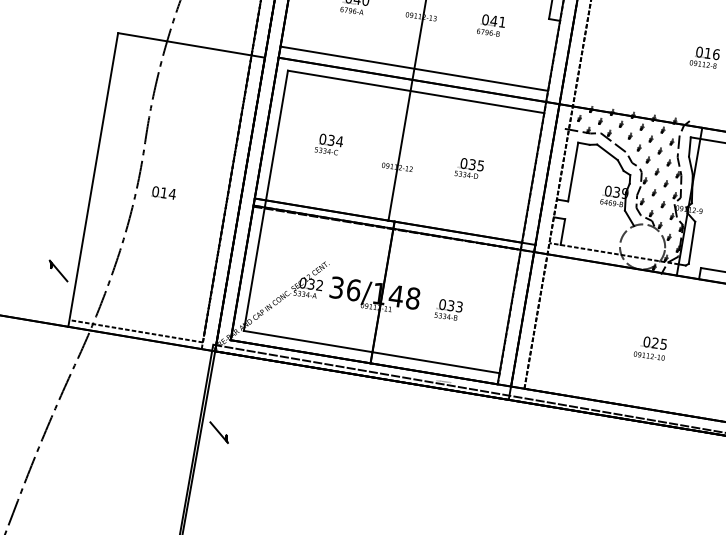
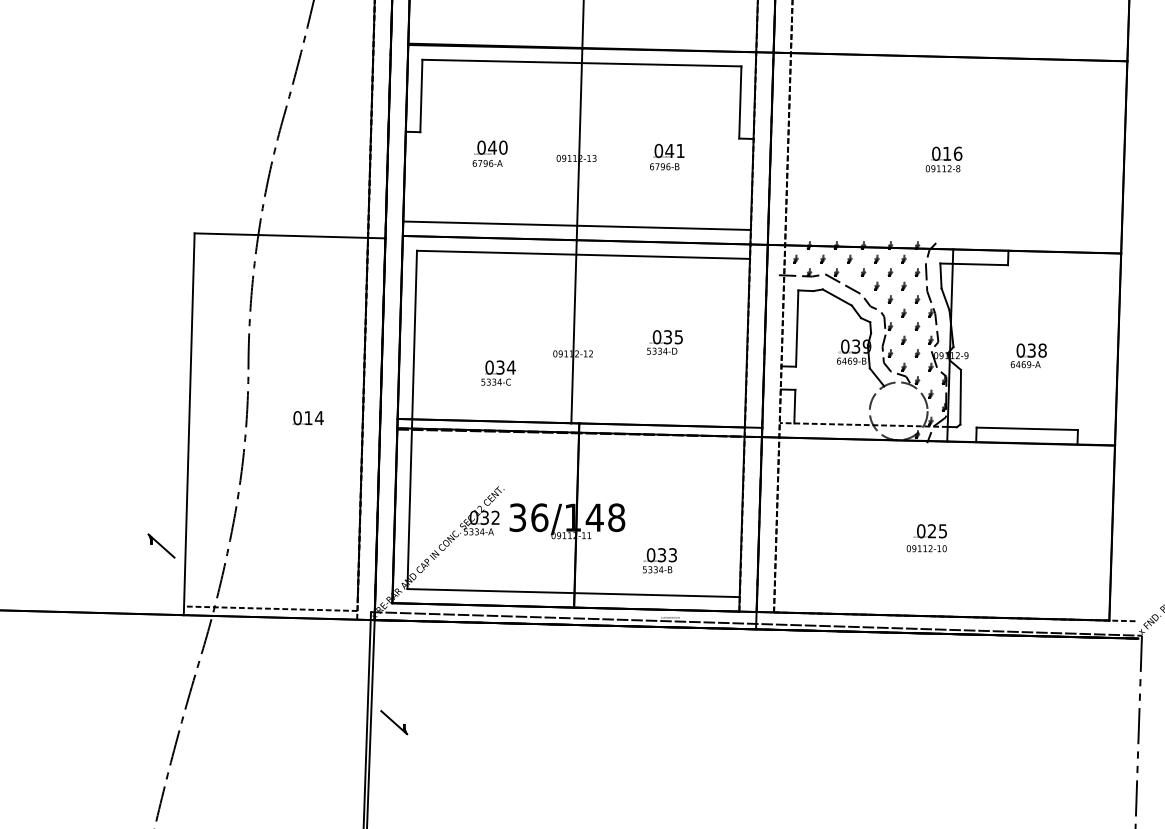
text: (329, 144) -> (498, 372), moved
text: (163, 193) -> (307, 418), moved
text: (448, 309) -> (659, 560), moved

